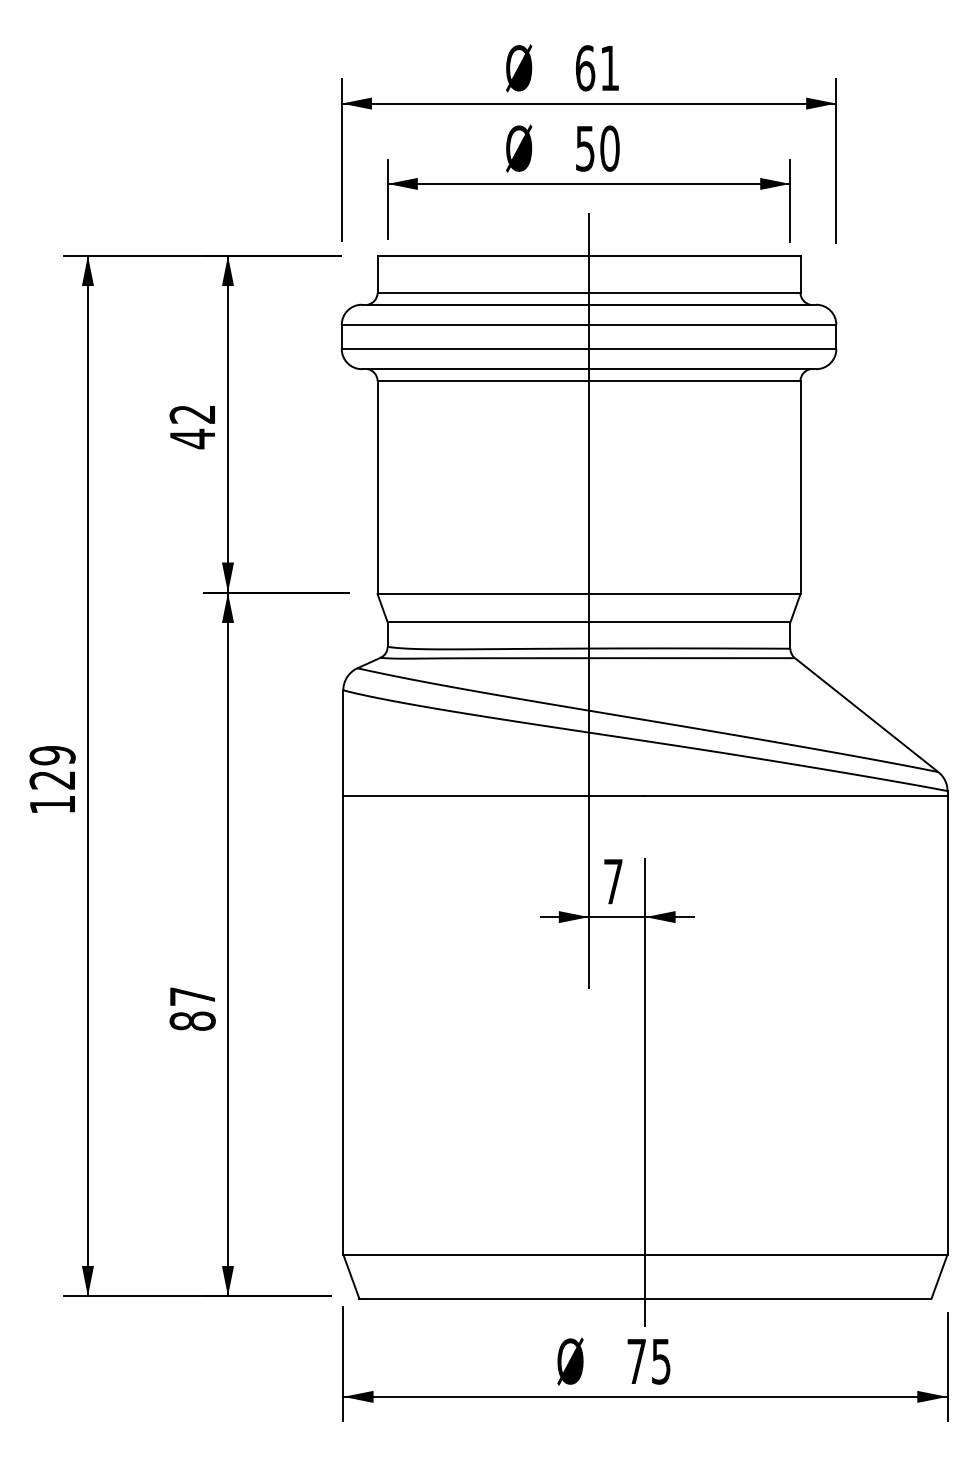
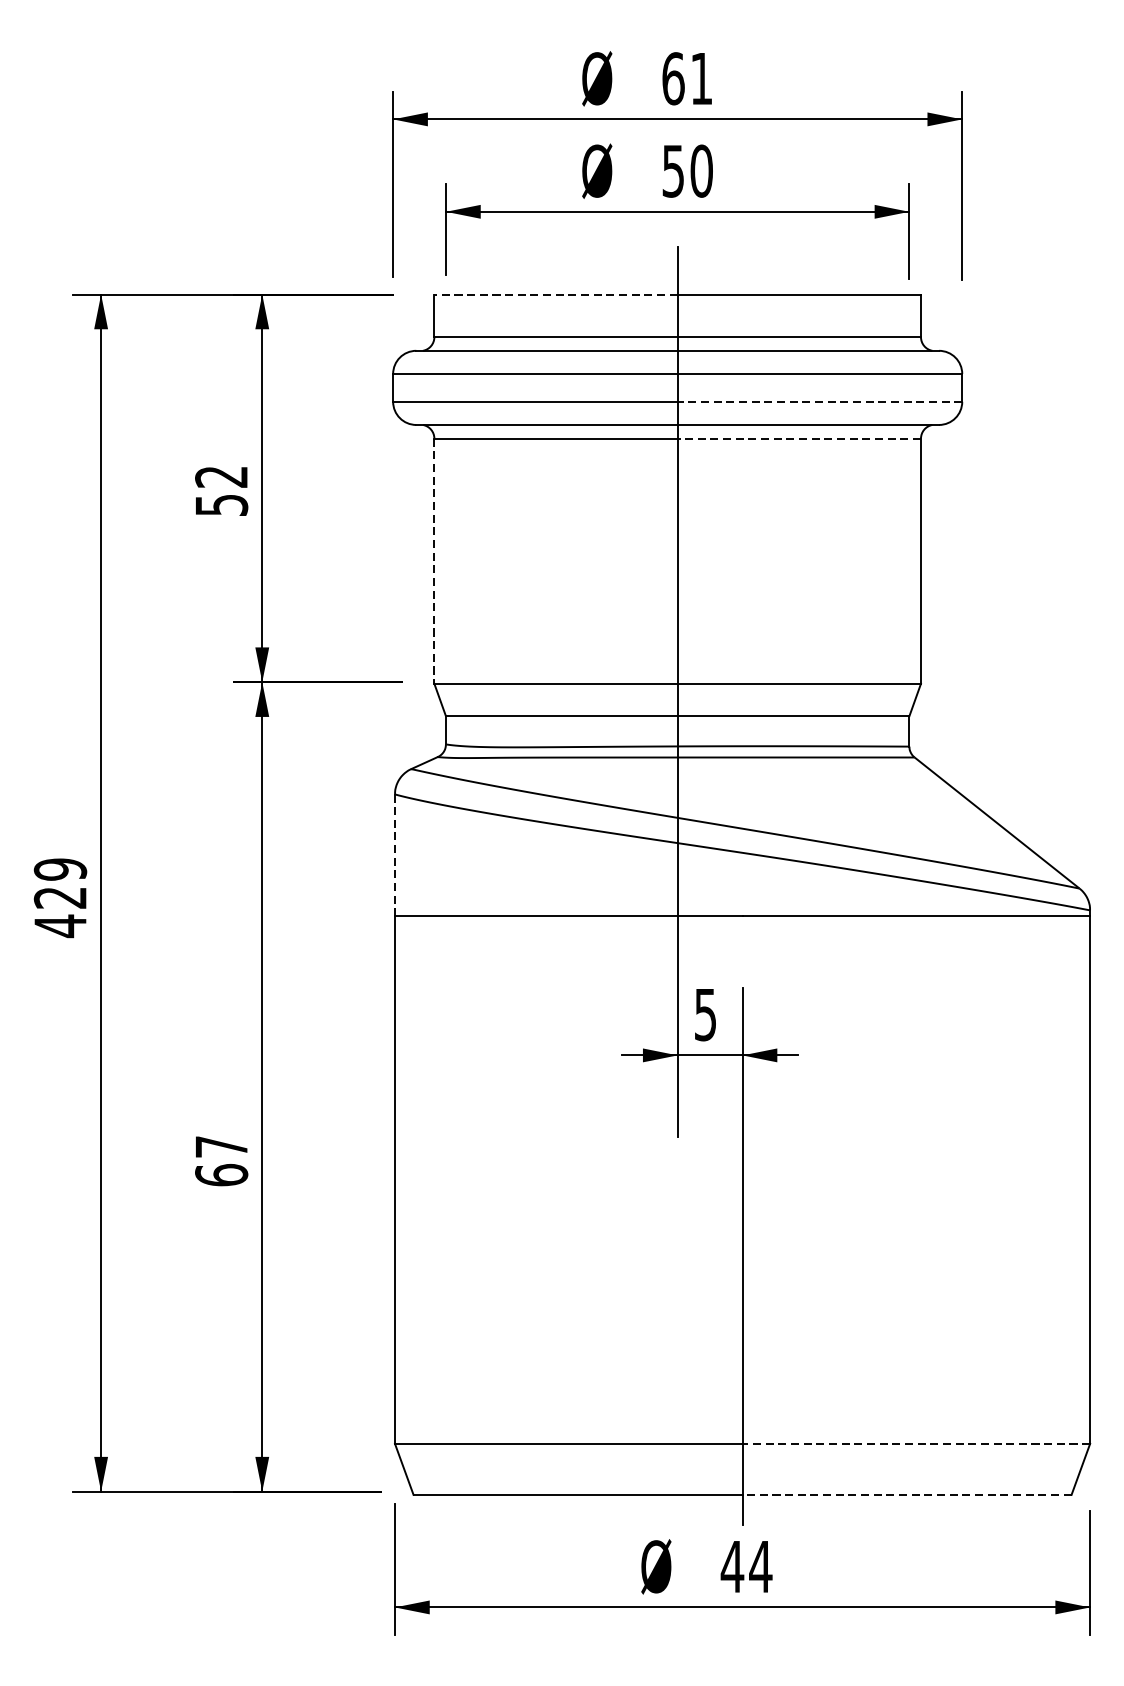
line: (483, 255) -> (556, 294), solid -> dashed
line: (712, 349) -> (819, 402), solid -> dashed
line: (694, 381) -> (799, 439), solid -> dashed
text: (192, 438) -> (221, 504), 42 -> 52
line: (377, 487) -> (434, 561), solid -> dashed
line: (343, 742) -> (395, 854), solid -> dashed
text: (52, 804) -> (60, 925), 129 -> 429
text: (613, 881) -> (705, 1014), 7 -> 5
text: (192, 1020) -> (221, 1174), 87 -> 67
line: (795, 1254) -> (915, 1443), solid -> dashed
line: (788, 1299) -> (907, 1495), solid -> dashed
text: (648, 1361) -> (746, 1566), 75 -> 44

